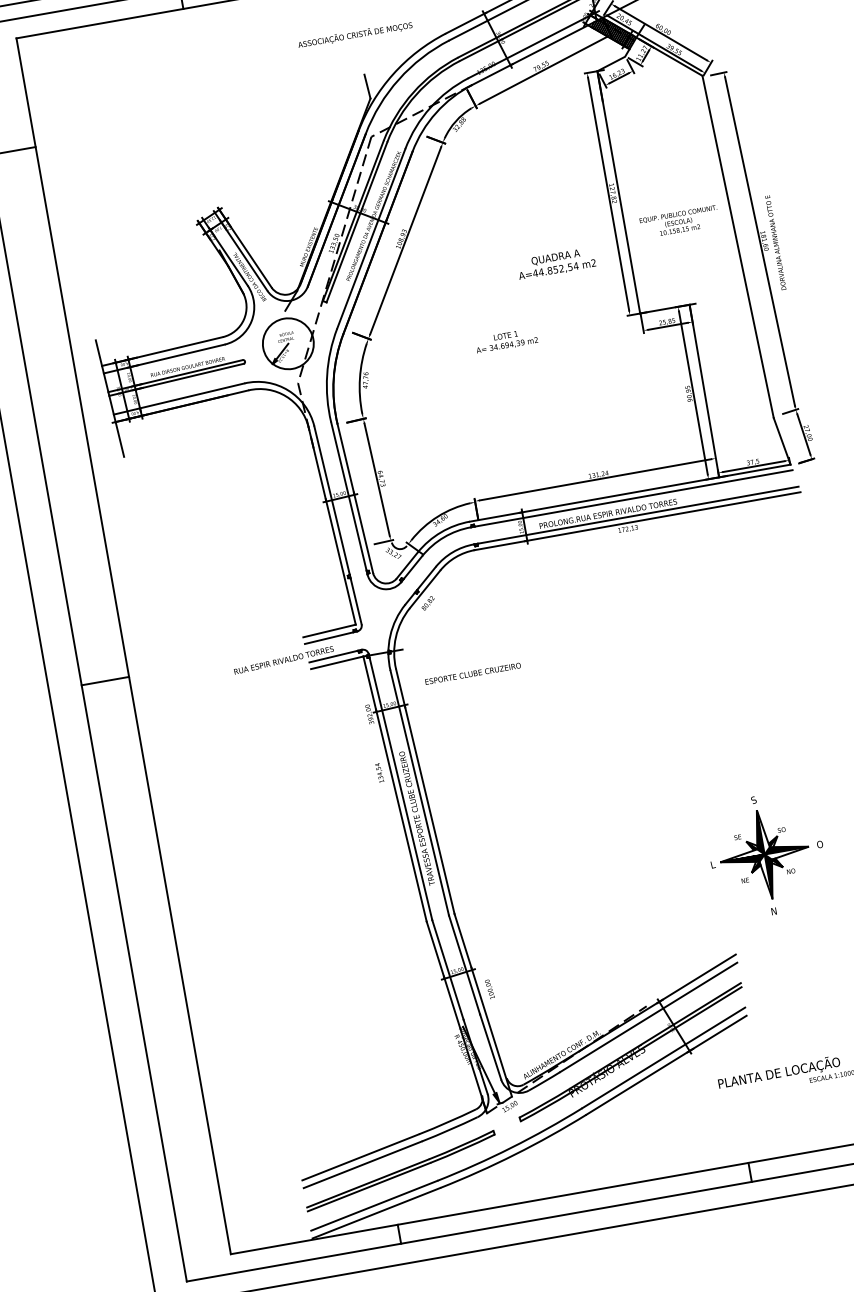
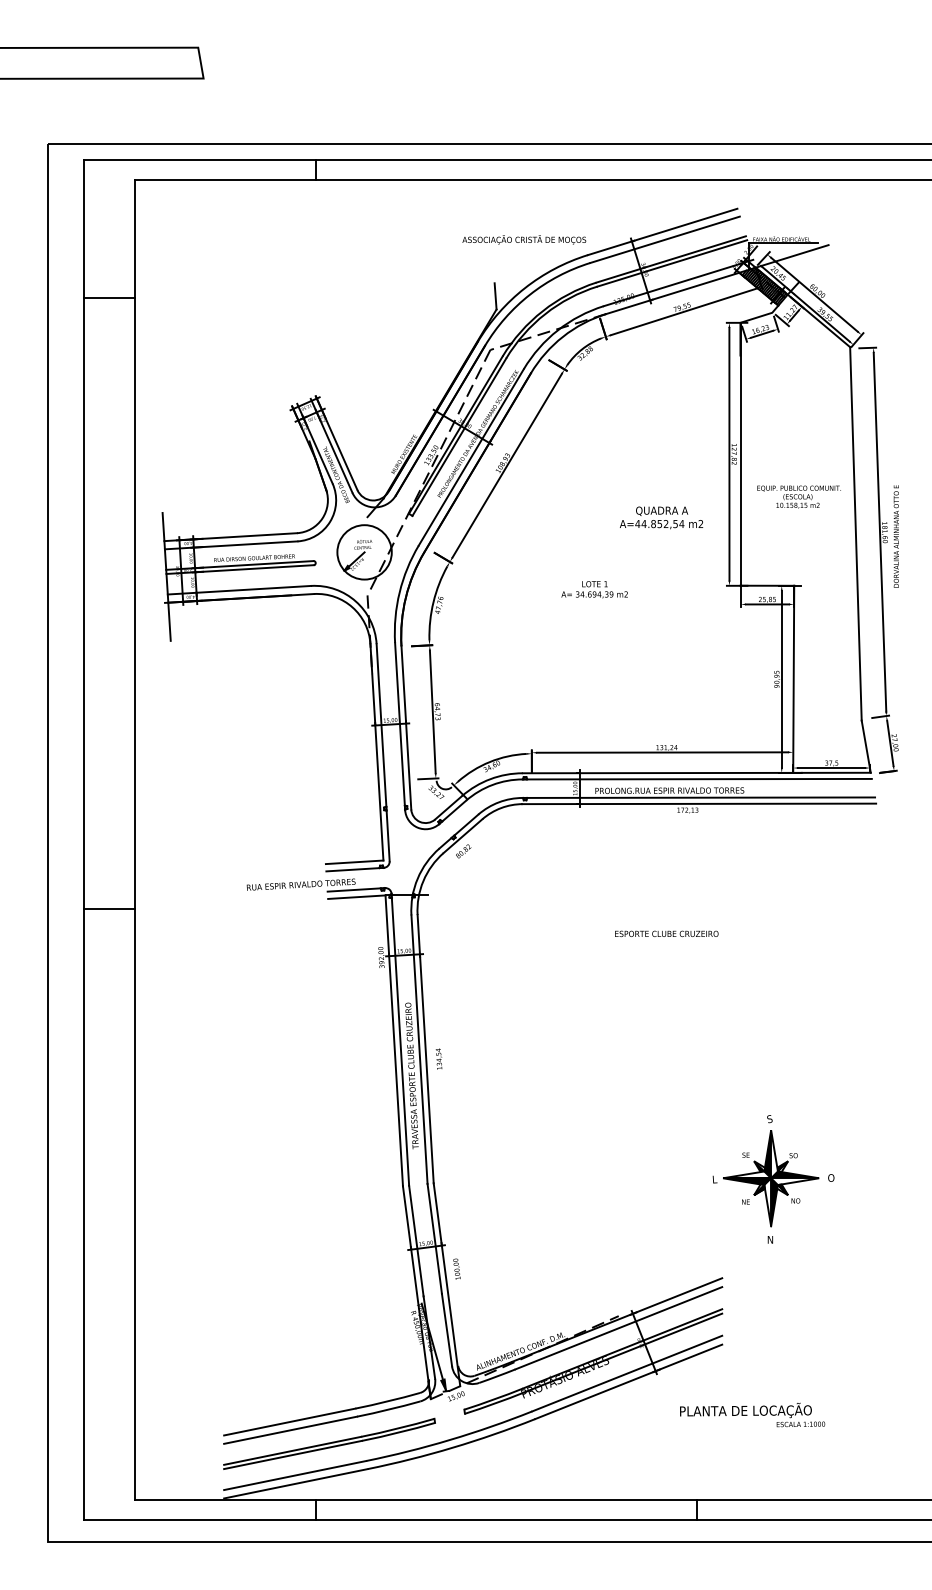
text: (355, 34) -> (524, 239), moved
text: (472, 673) -> (666, 933), moved
line: (105, 681) -> (109, 909), moved
text: (379, 772) -> (438, 1058), moved

